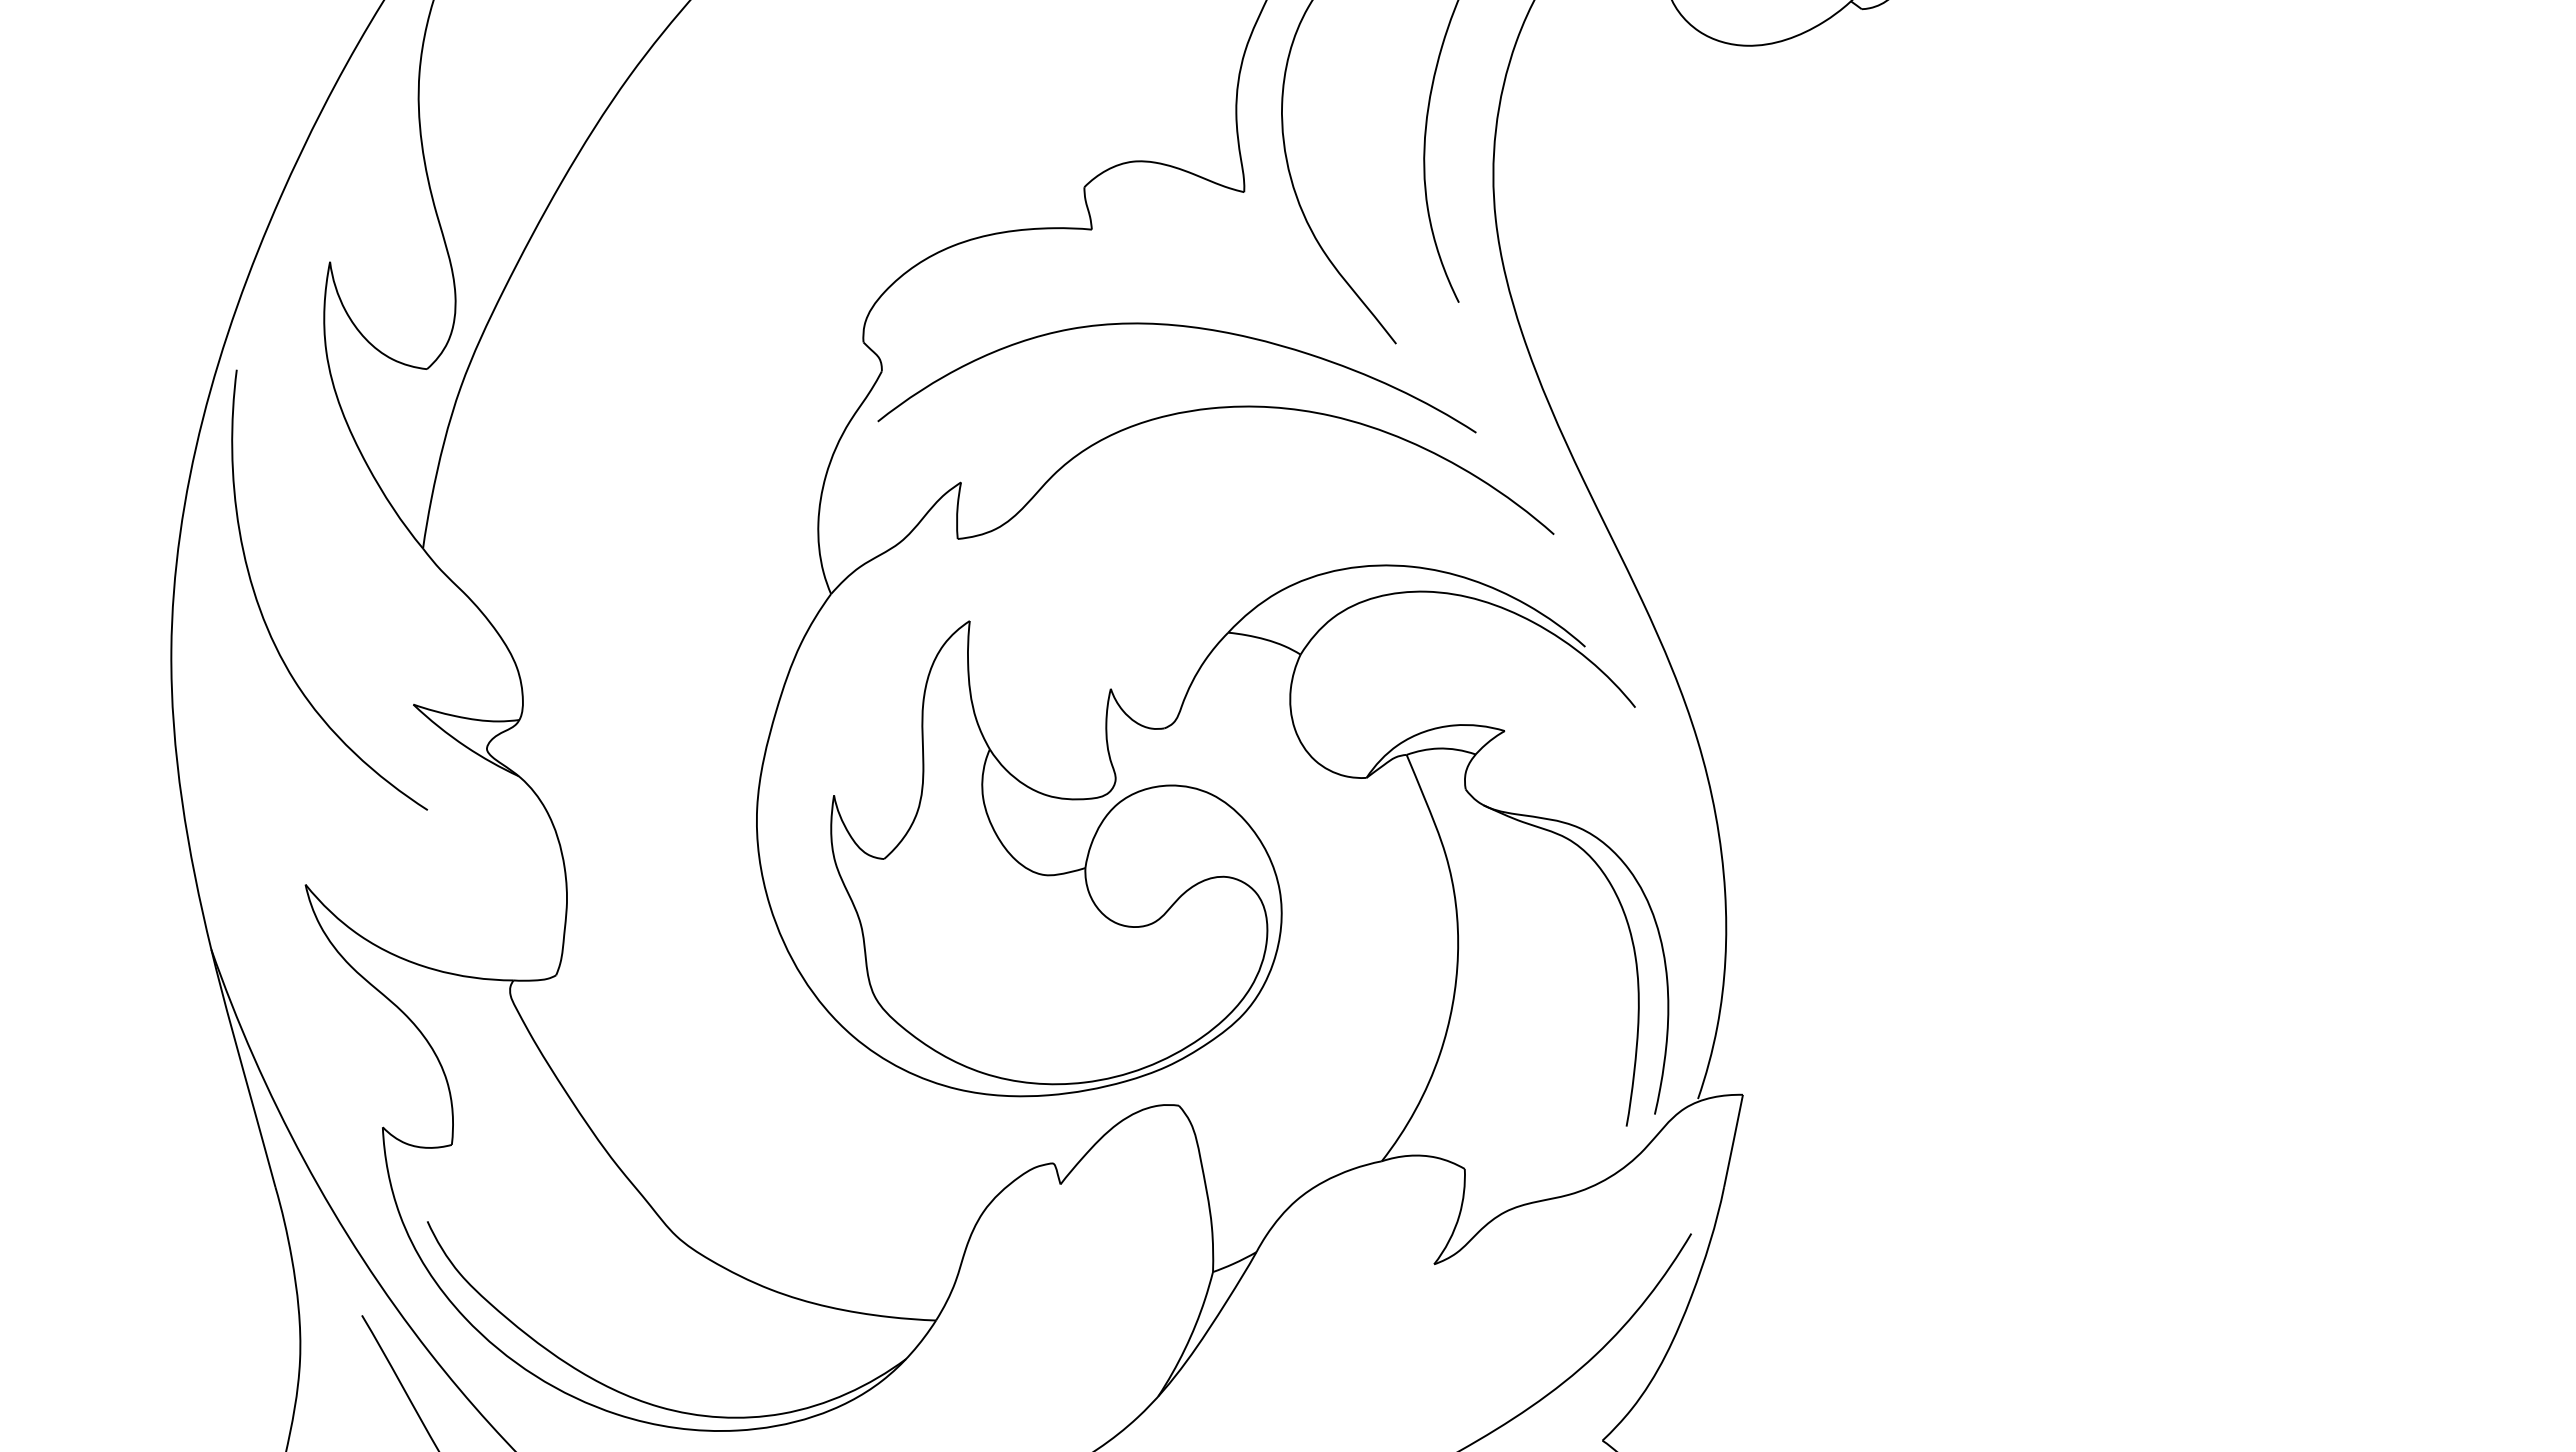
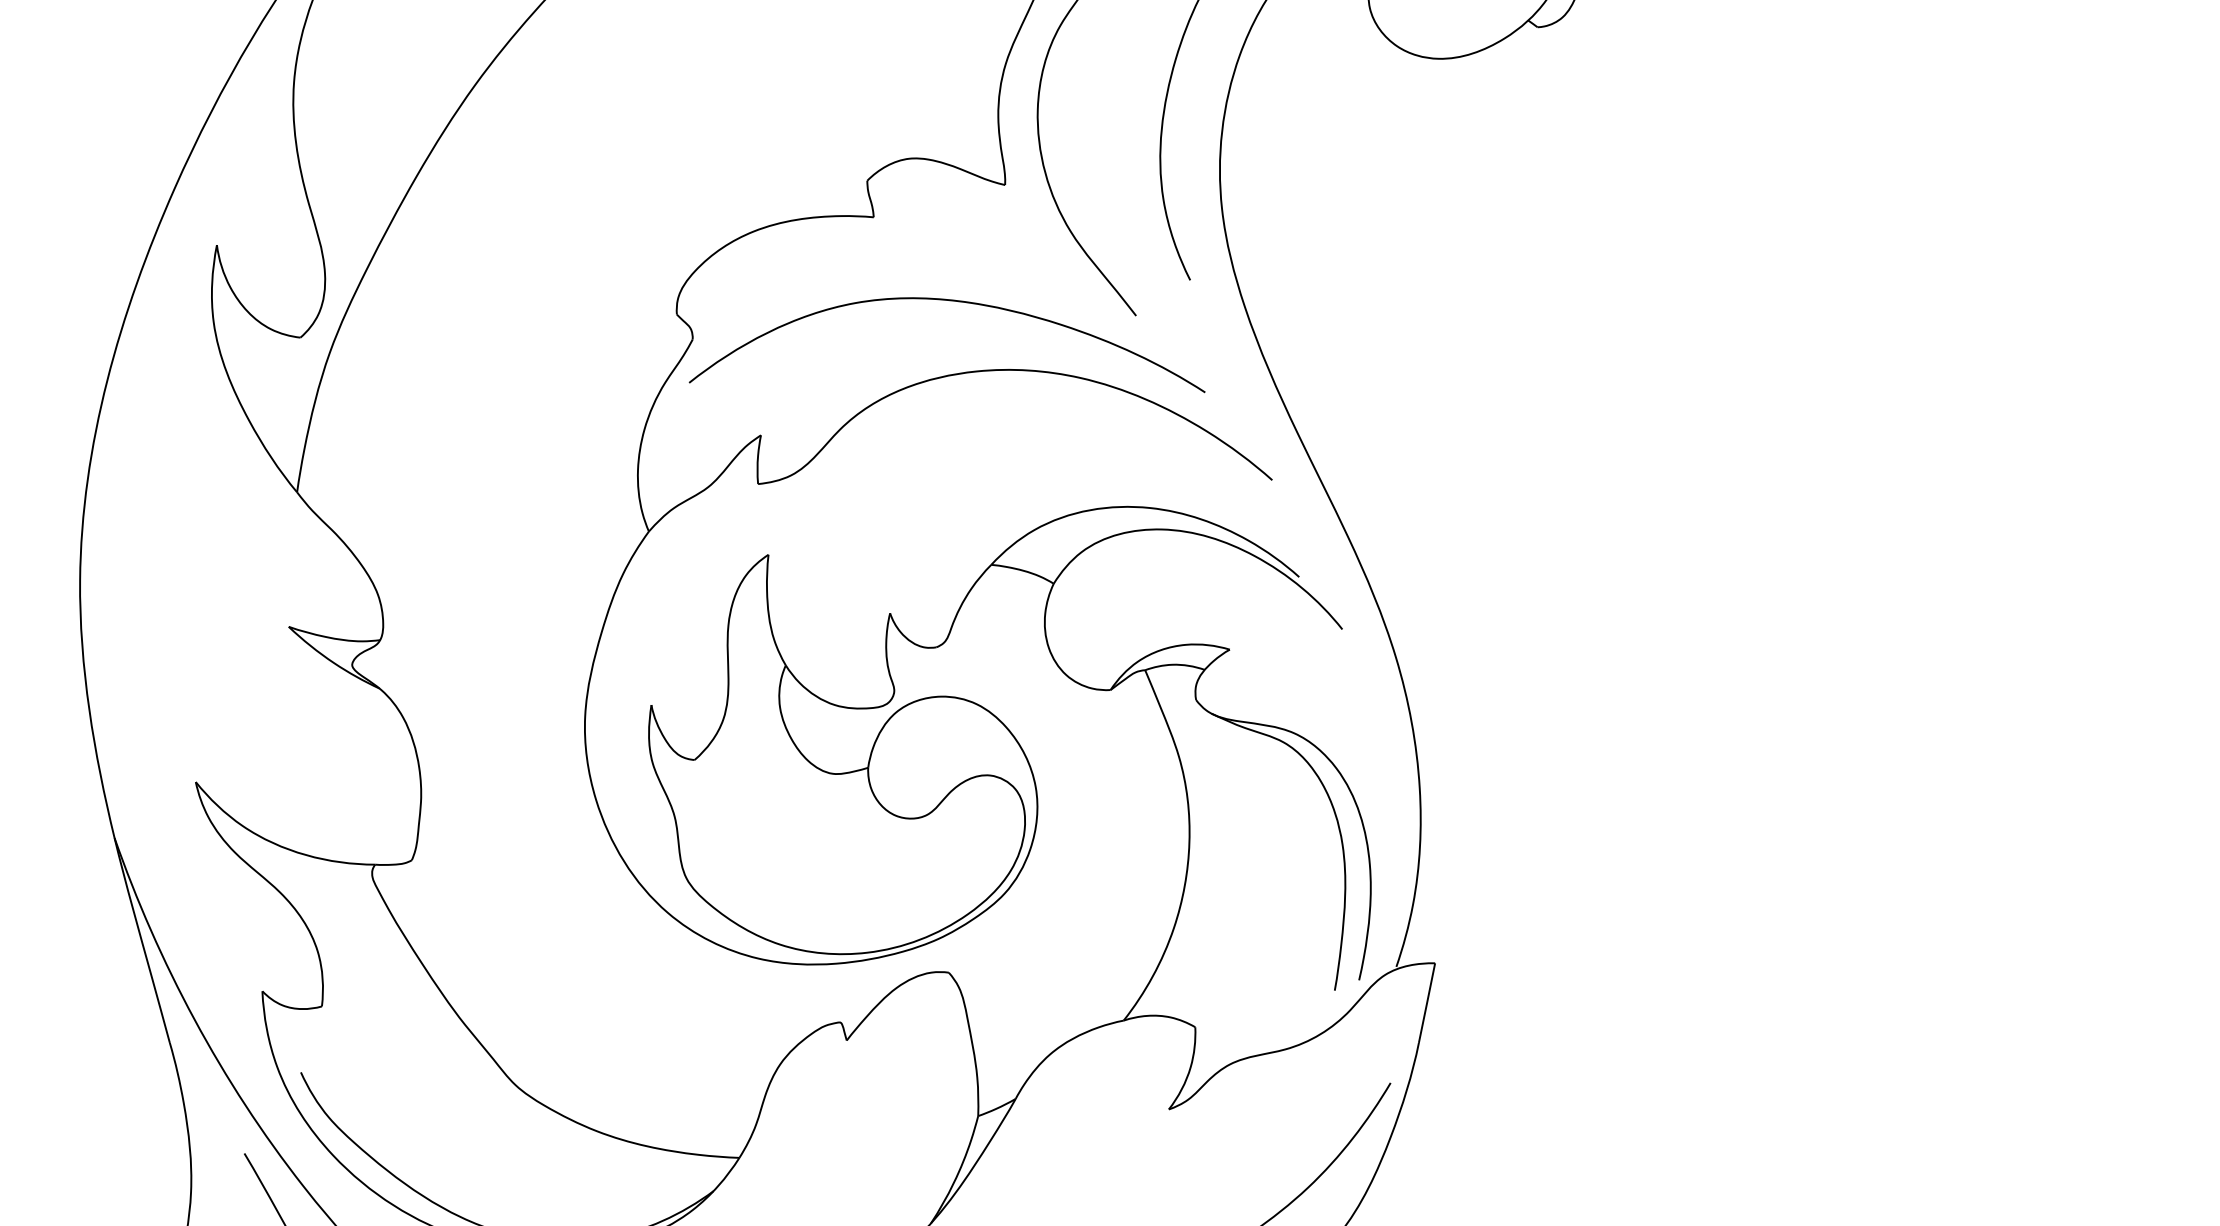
curve: (262, 612) -> (158, 547), removed

